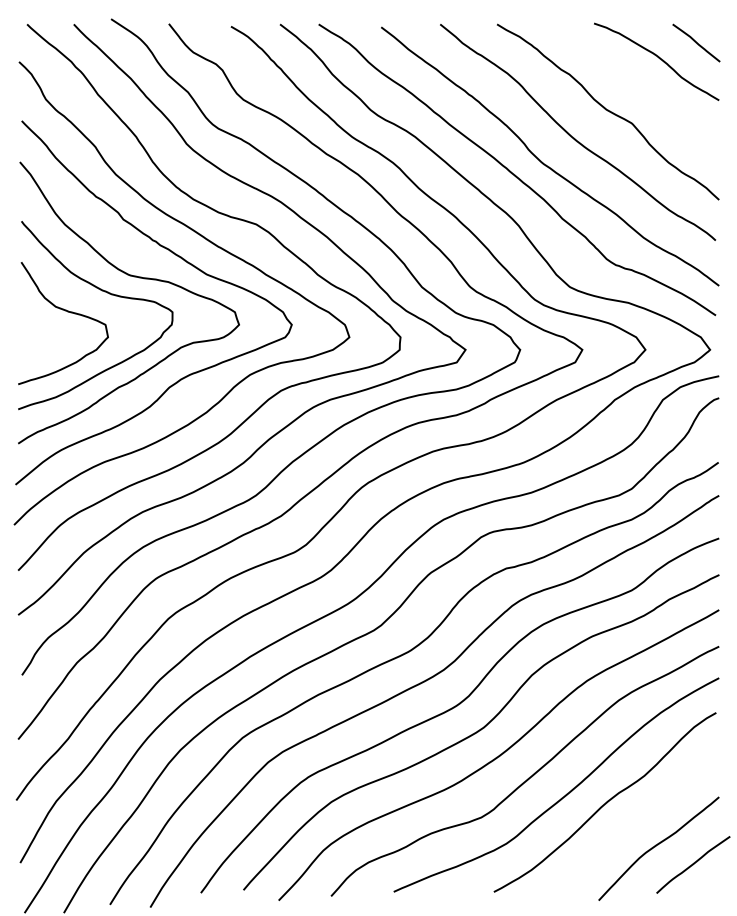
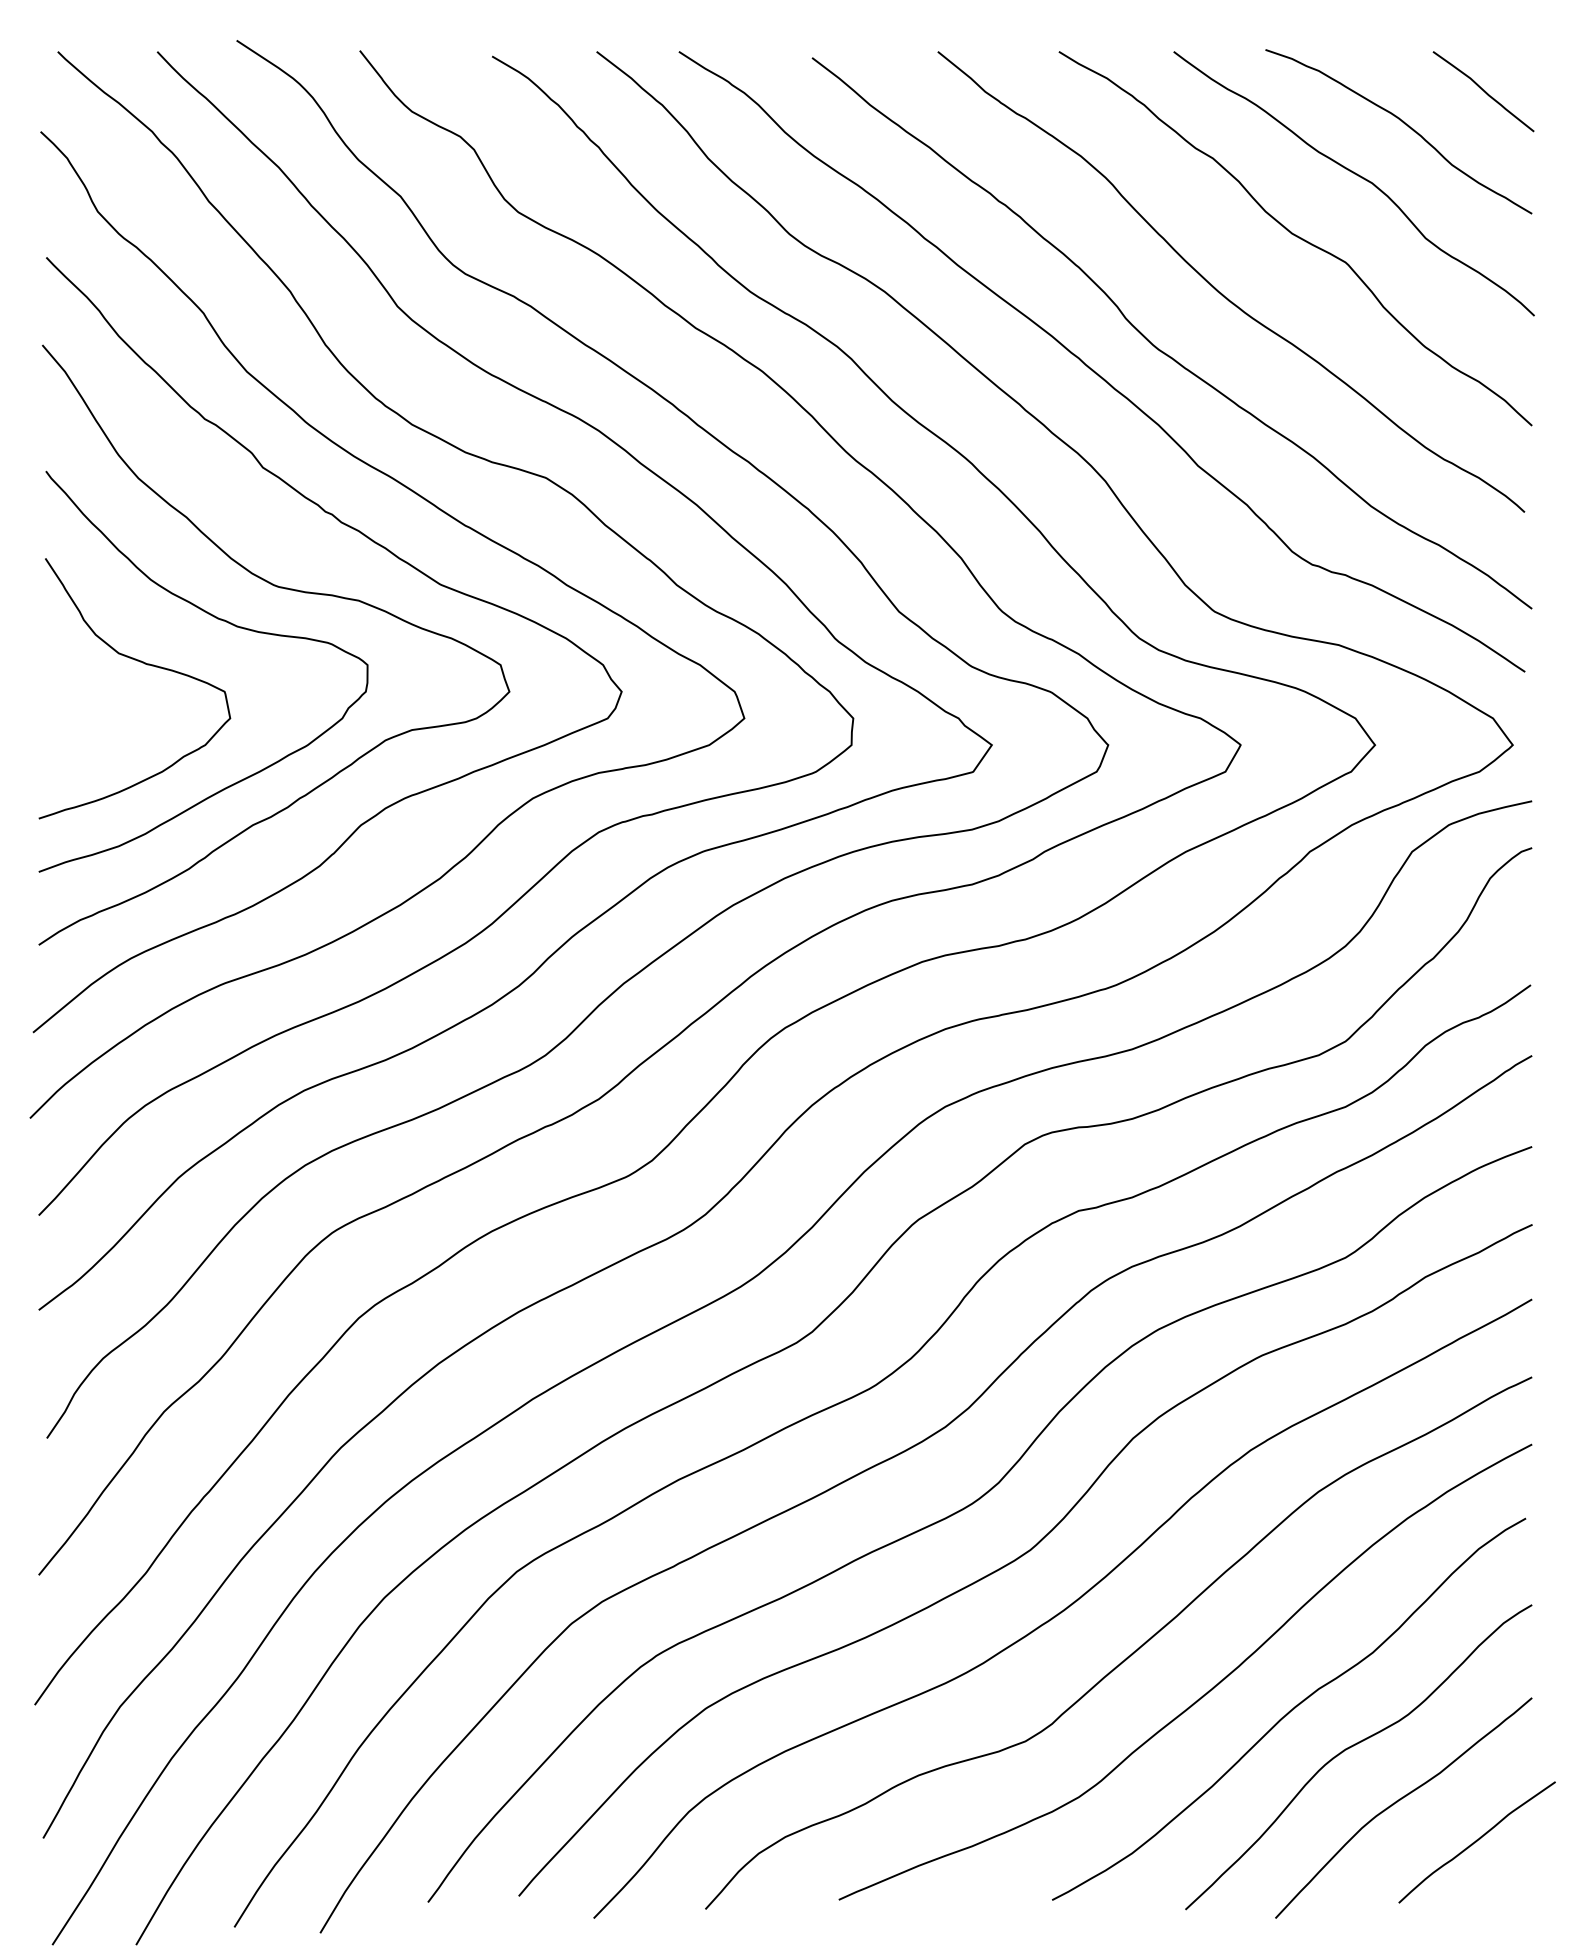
curve: (637, 83) -> (1358, 177), added
curve: (635, 820) -> (1353, 1747), added

